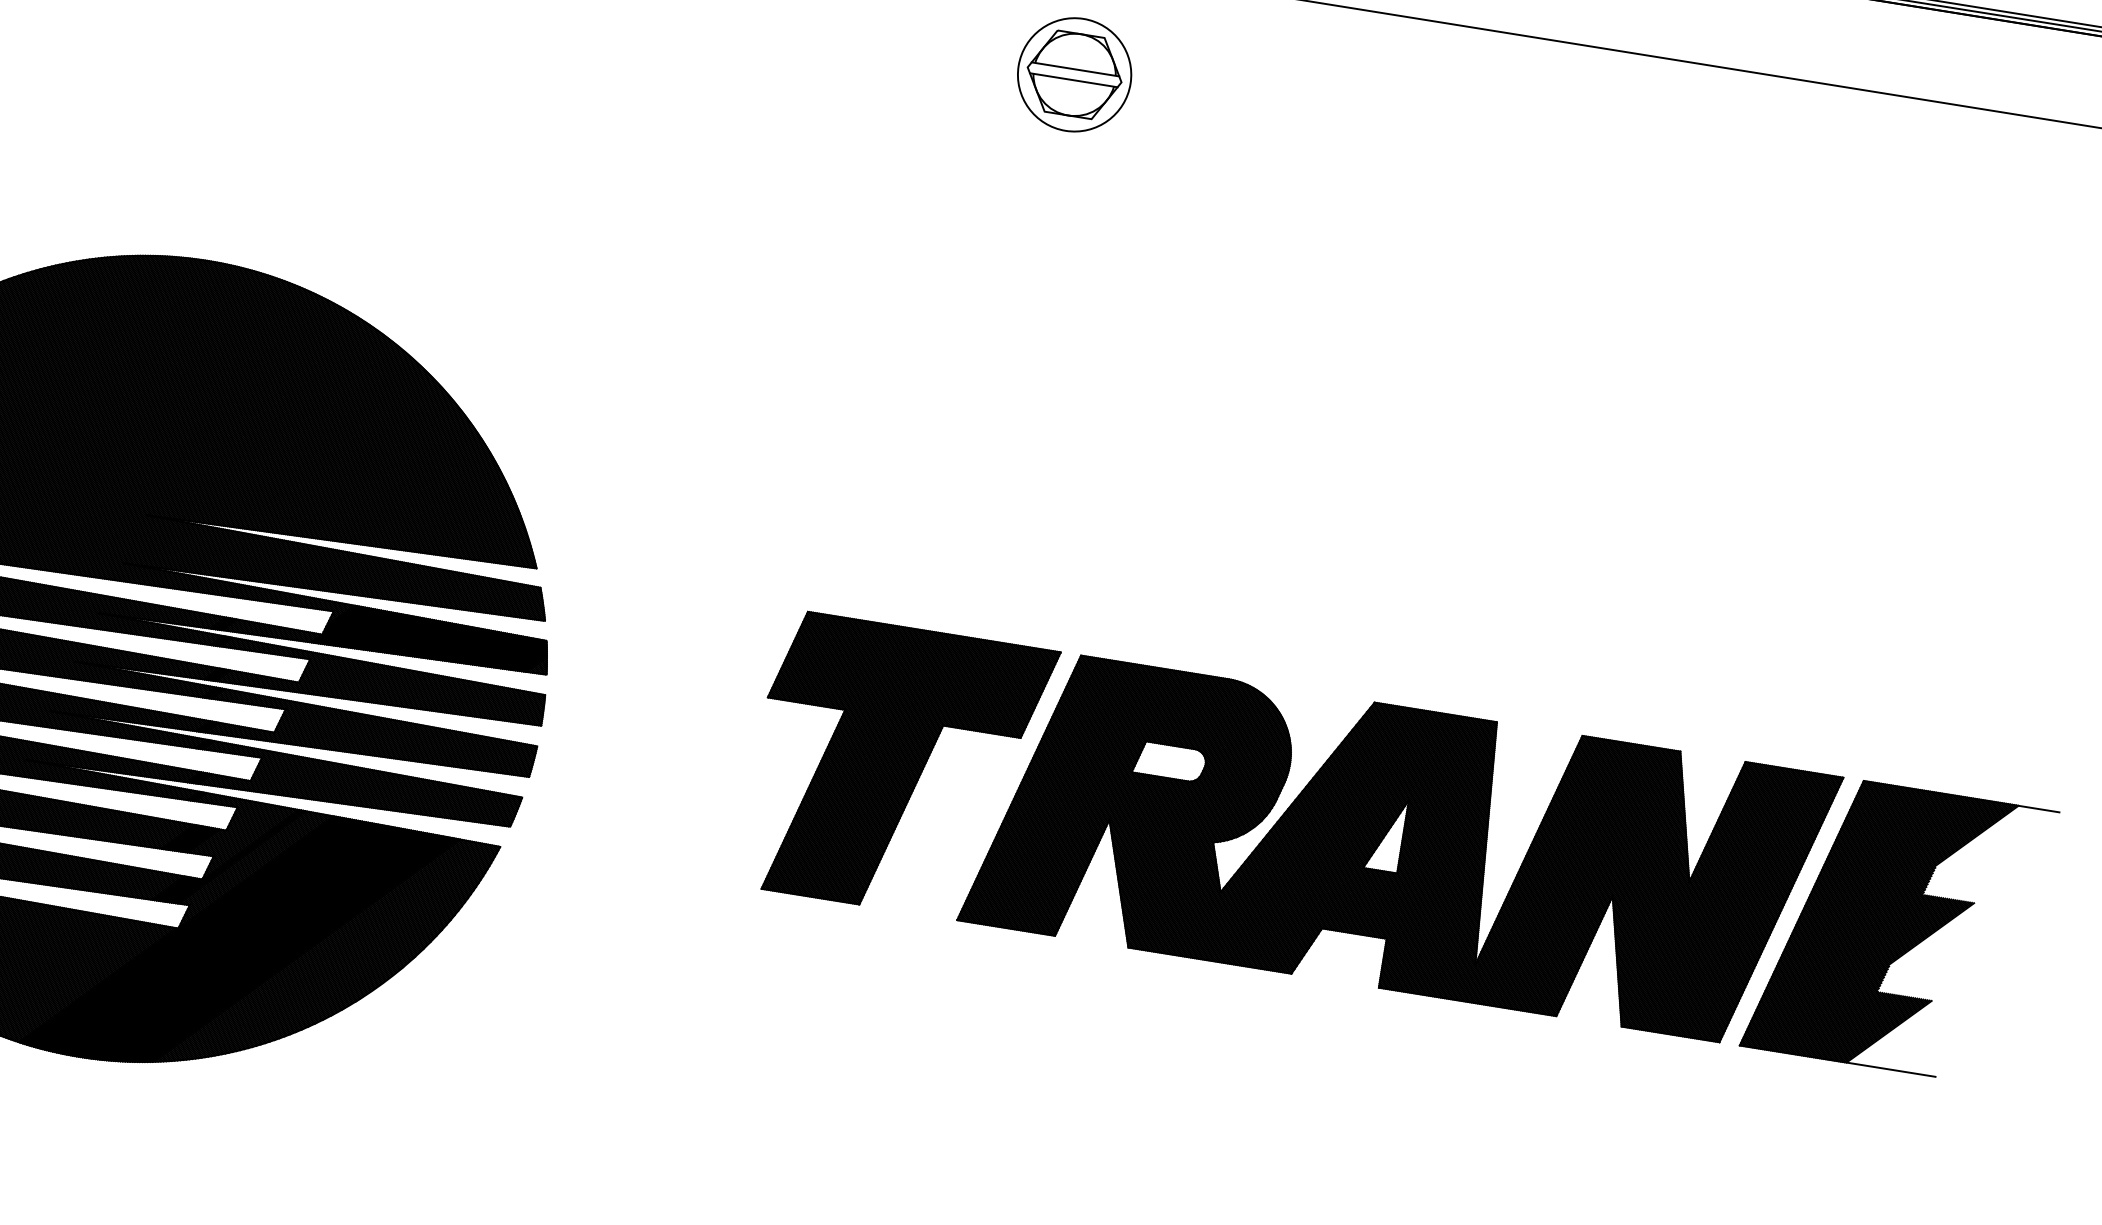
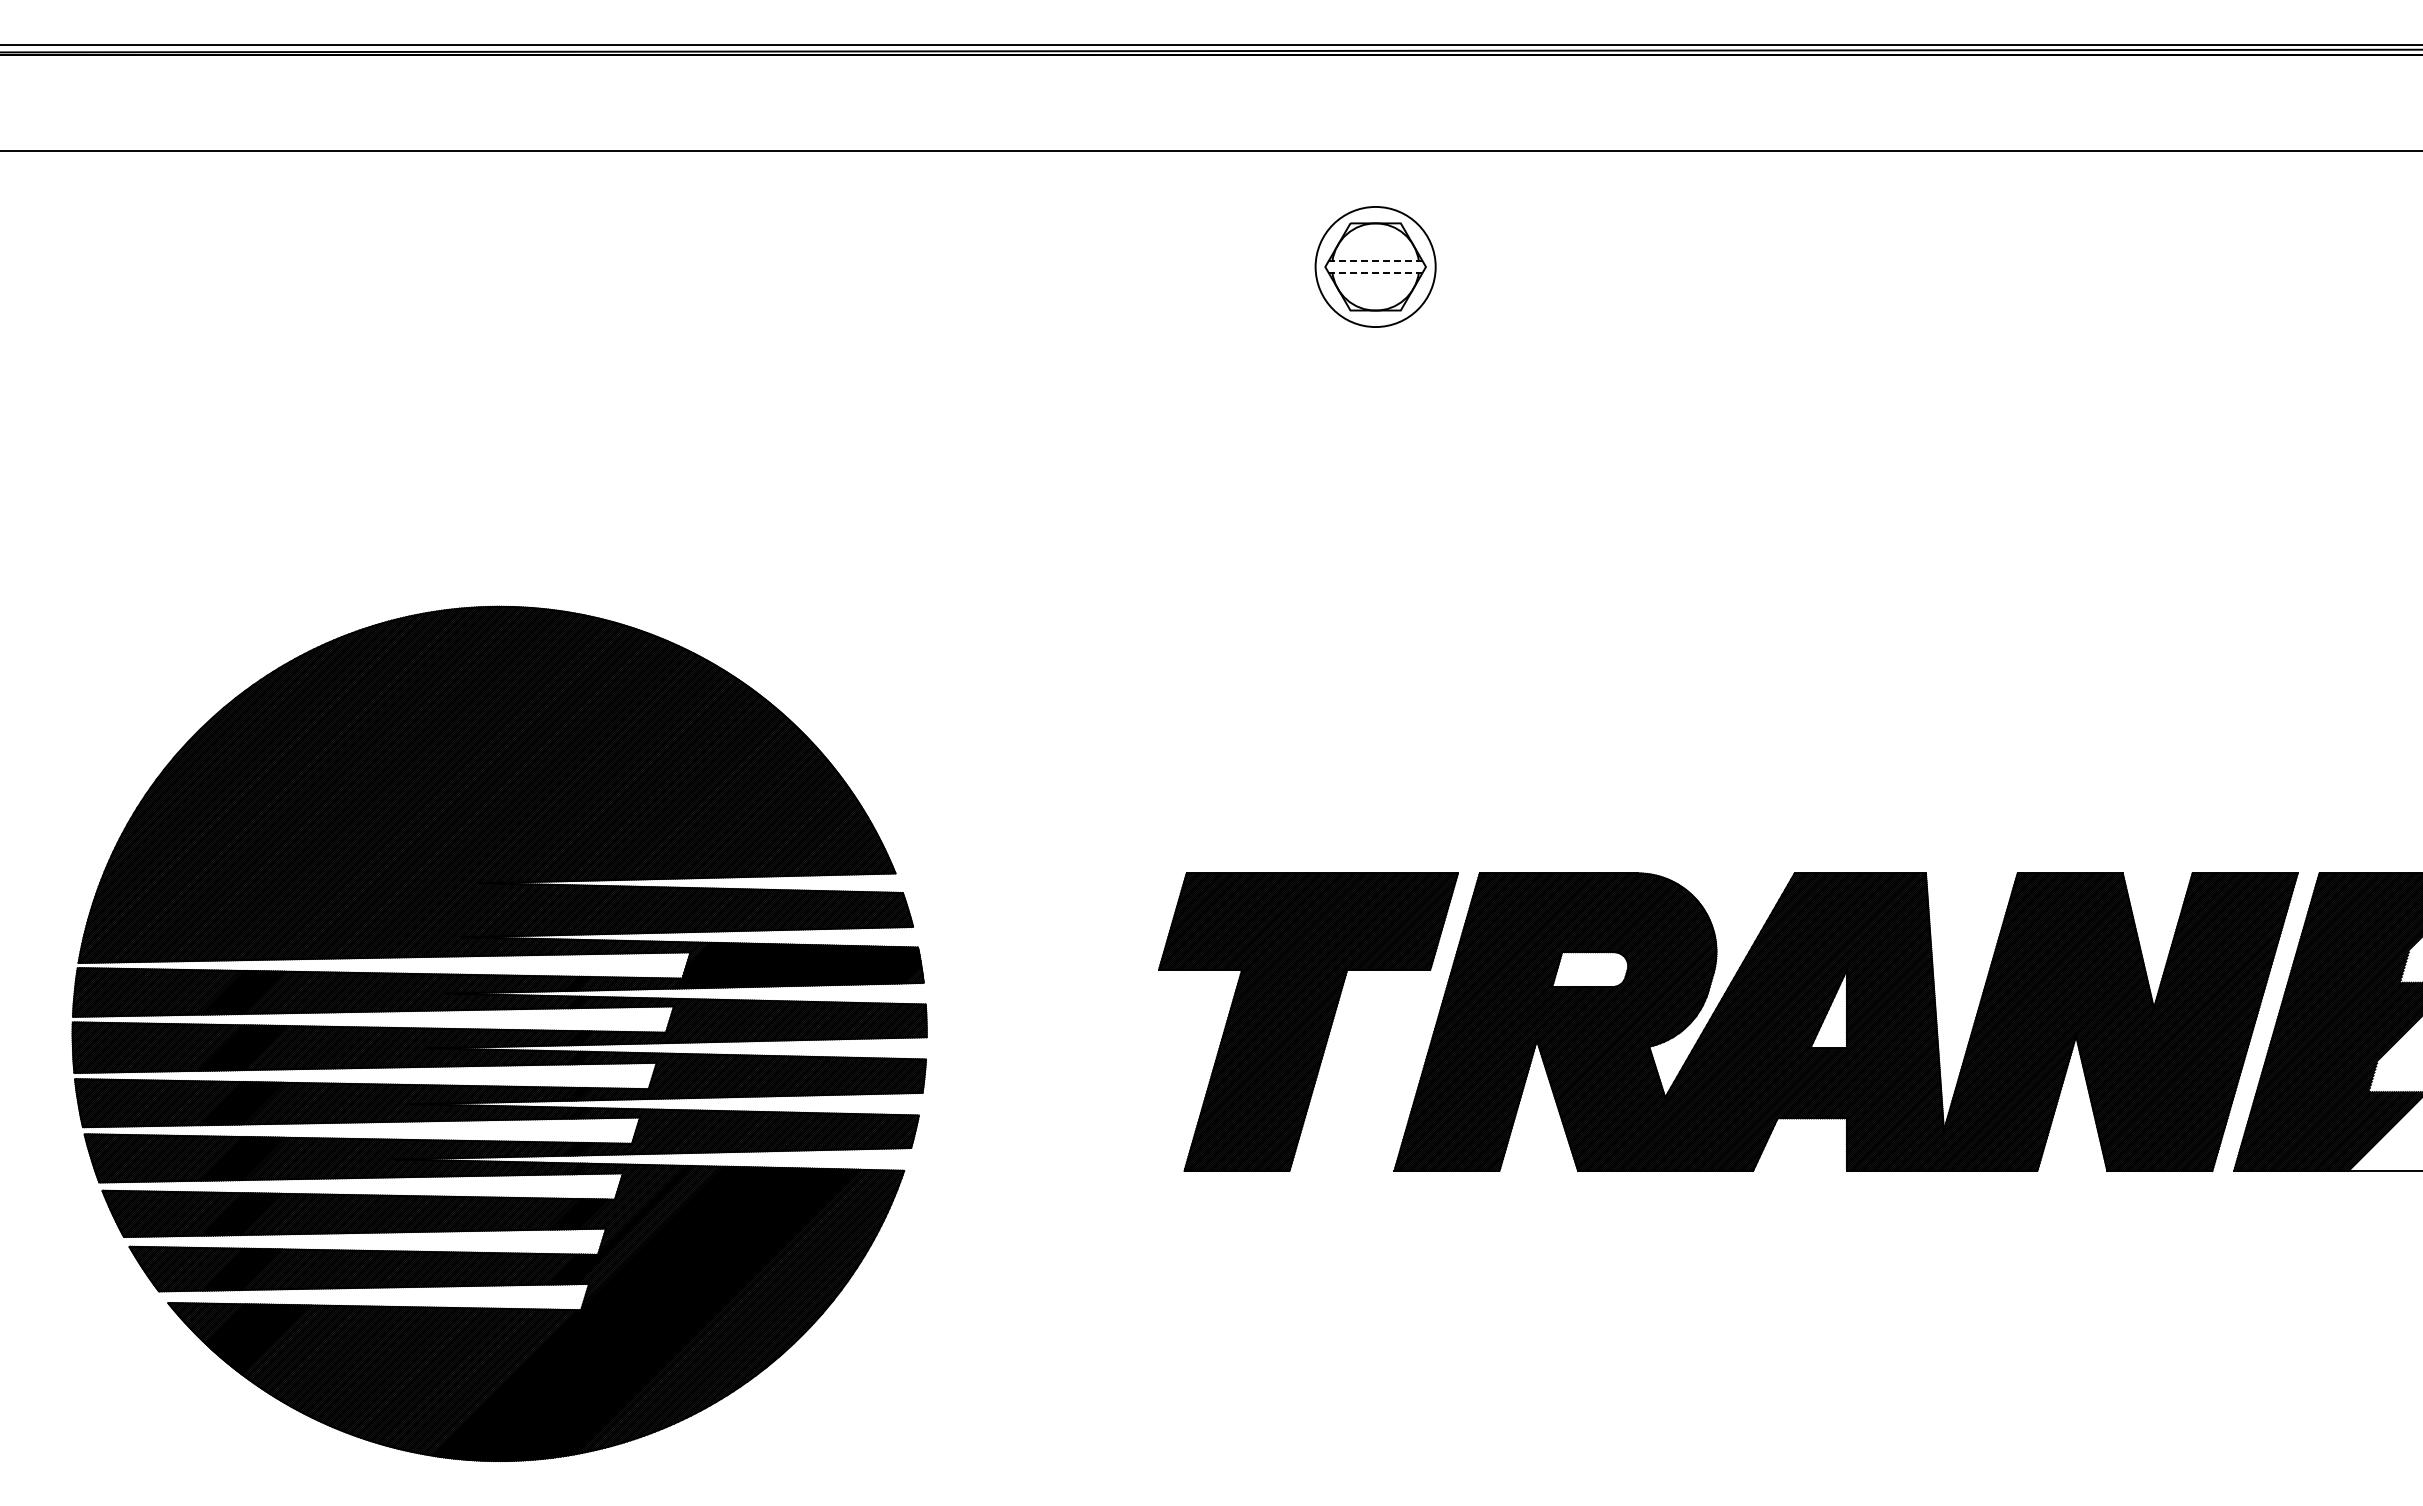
line: (1075, 69) -> (1375, 261), solid -> dashed
line: (1073, 79) -> (1375, 272), solid -> dashed

